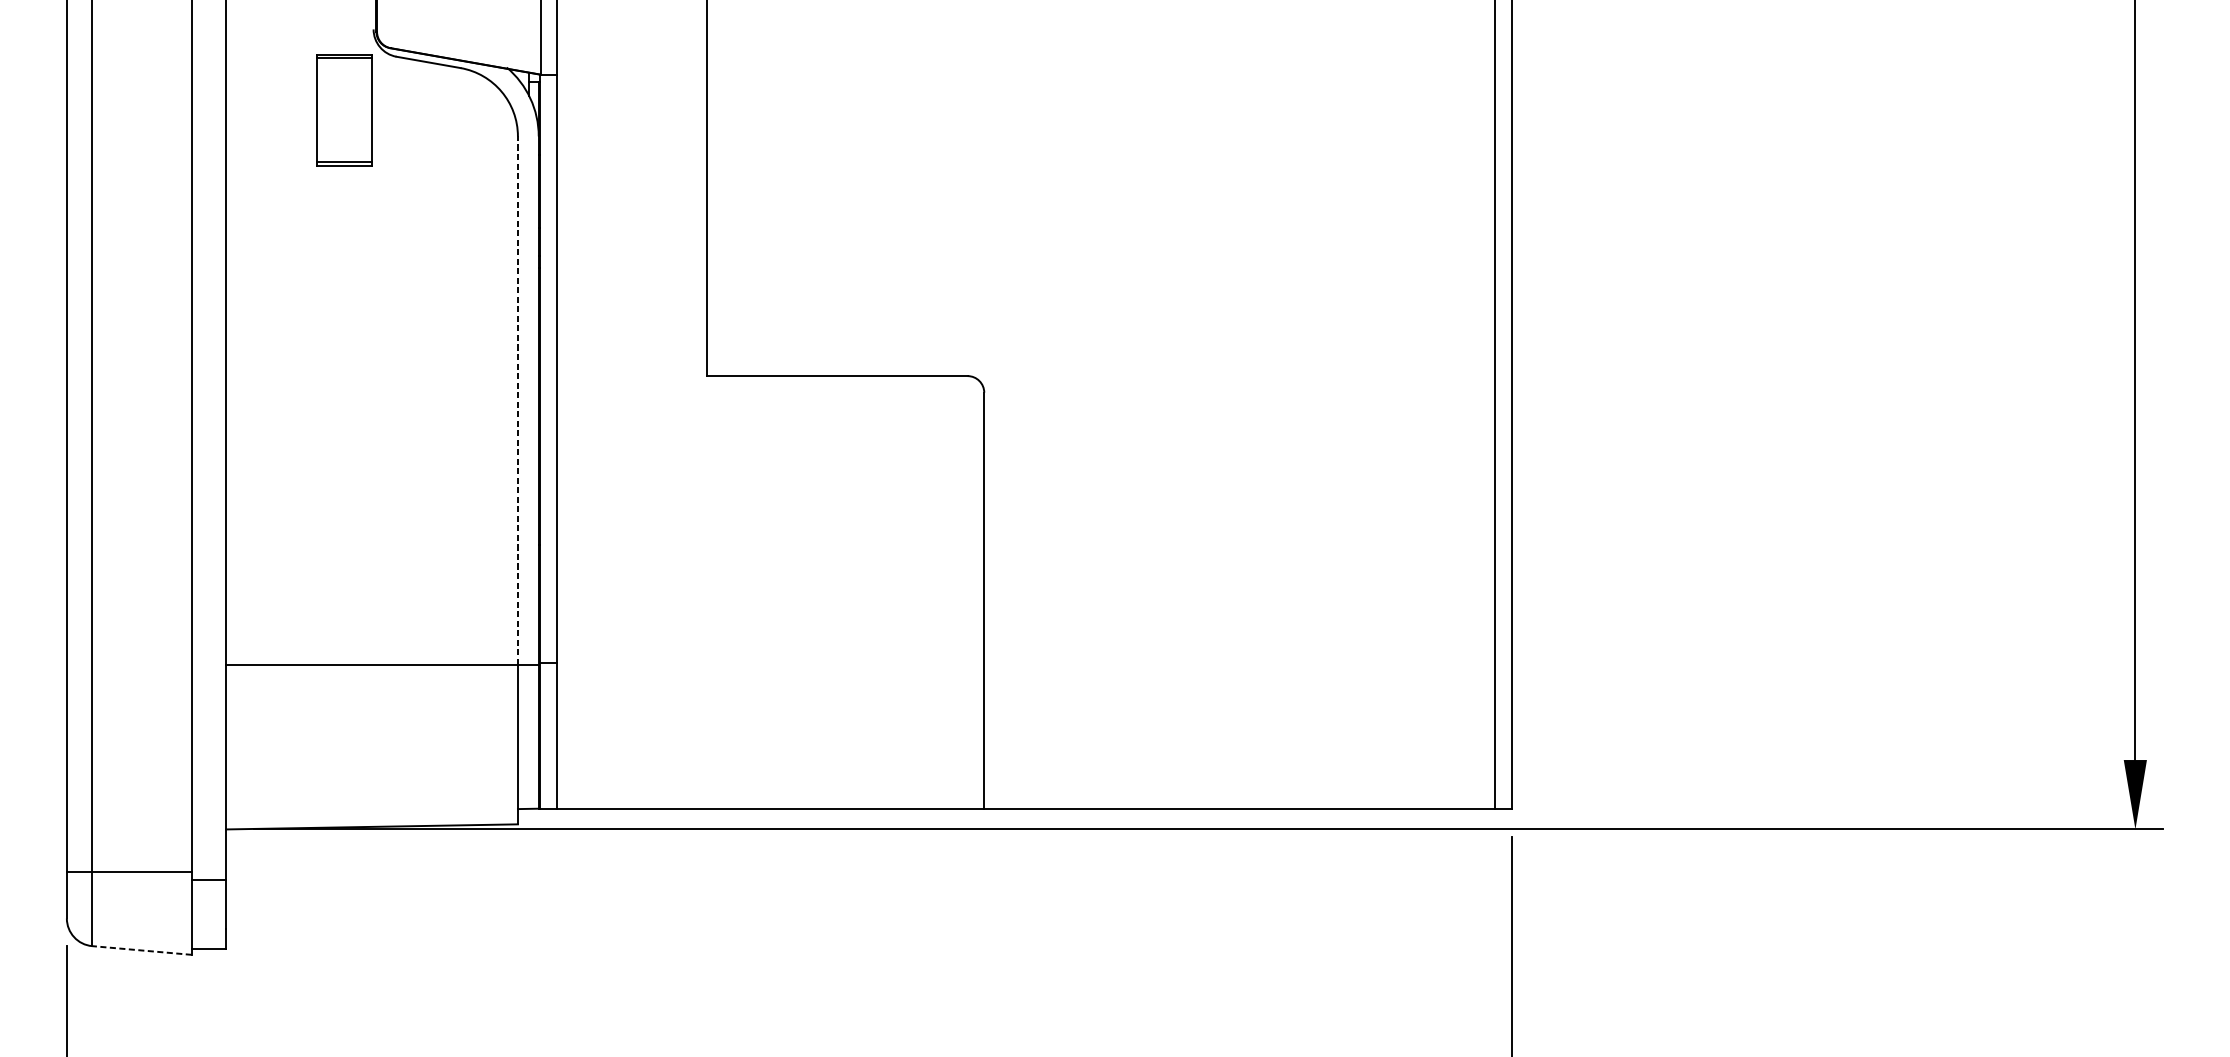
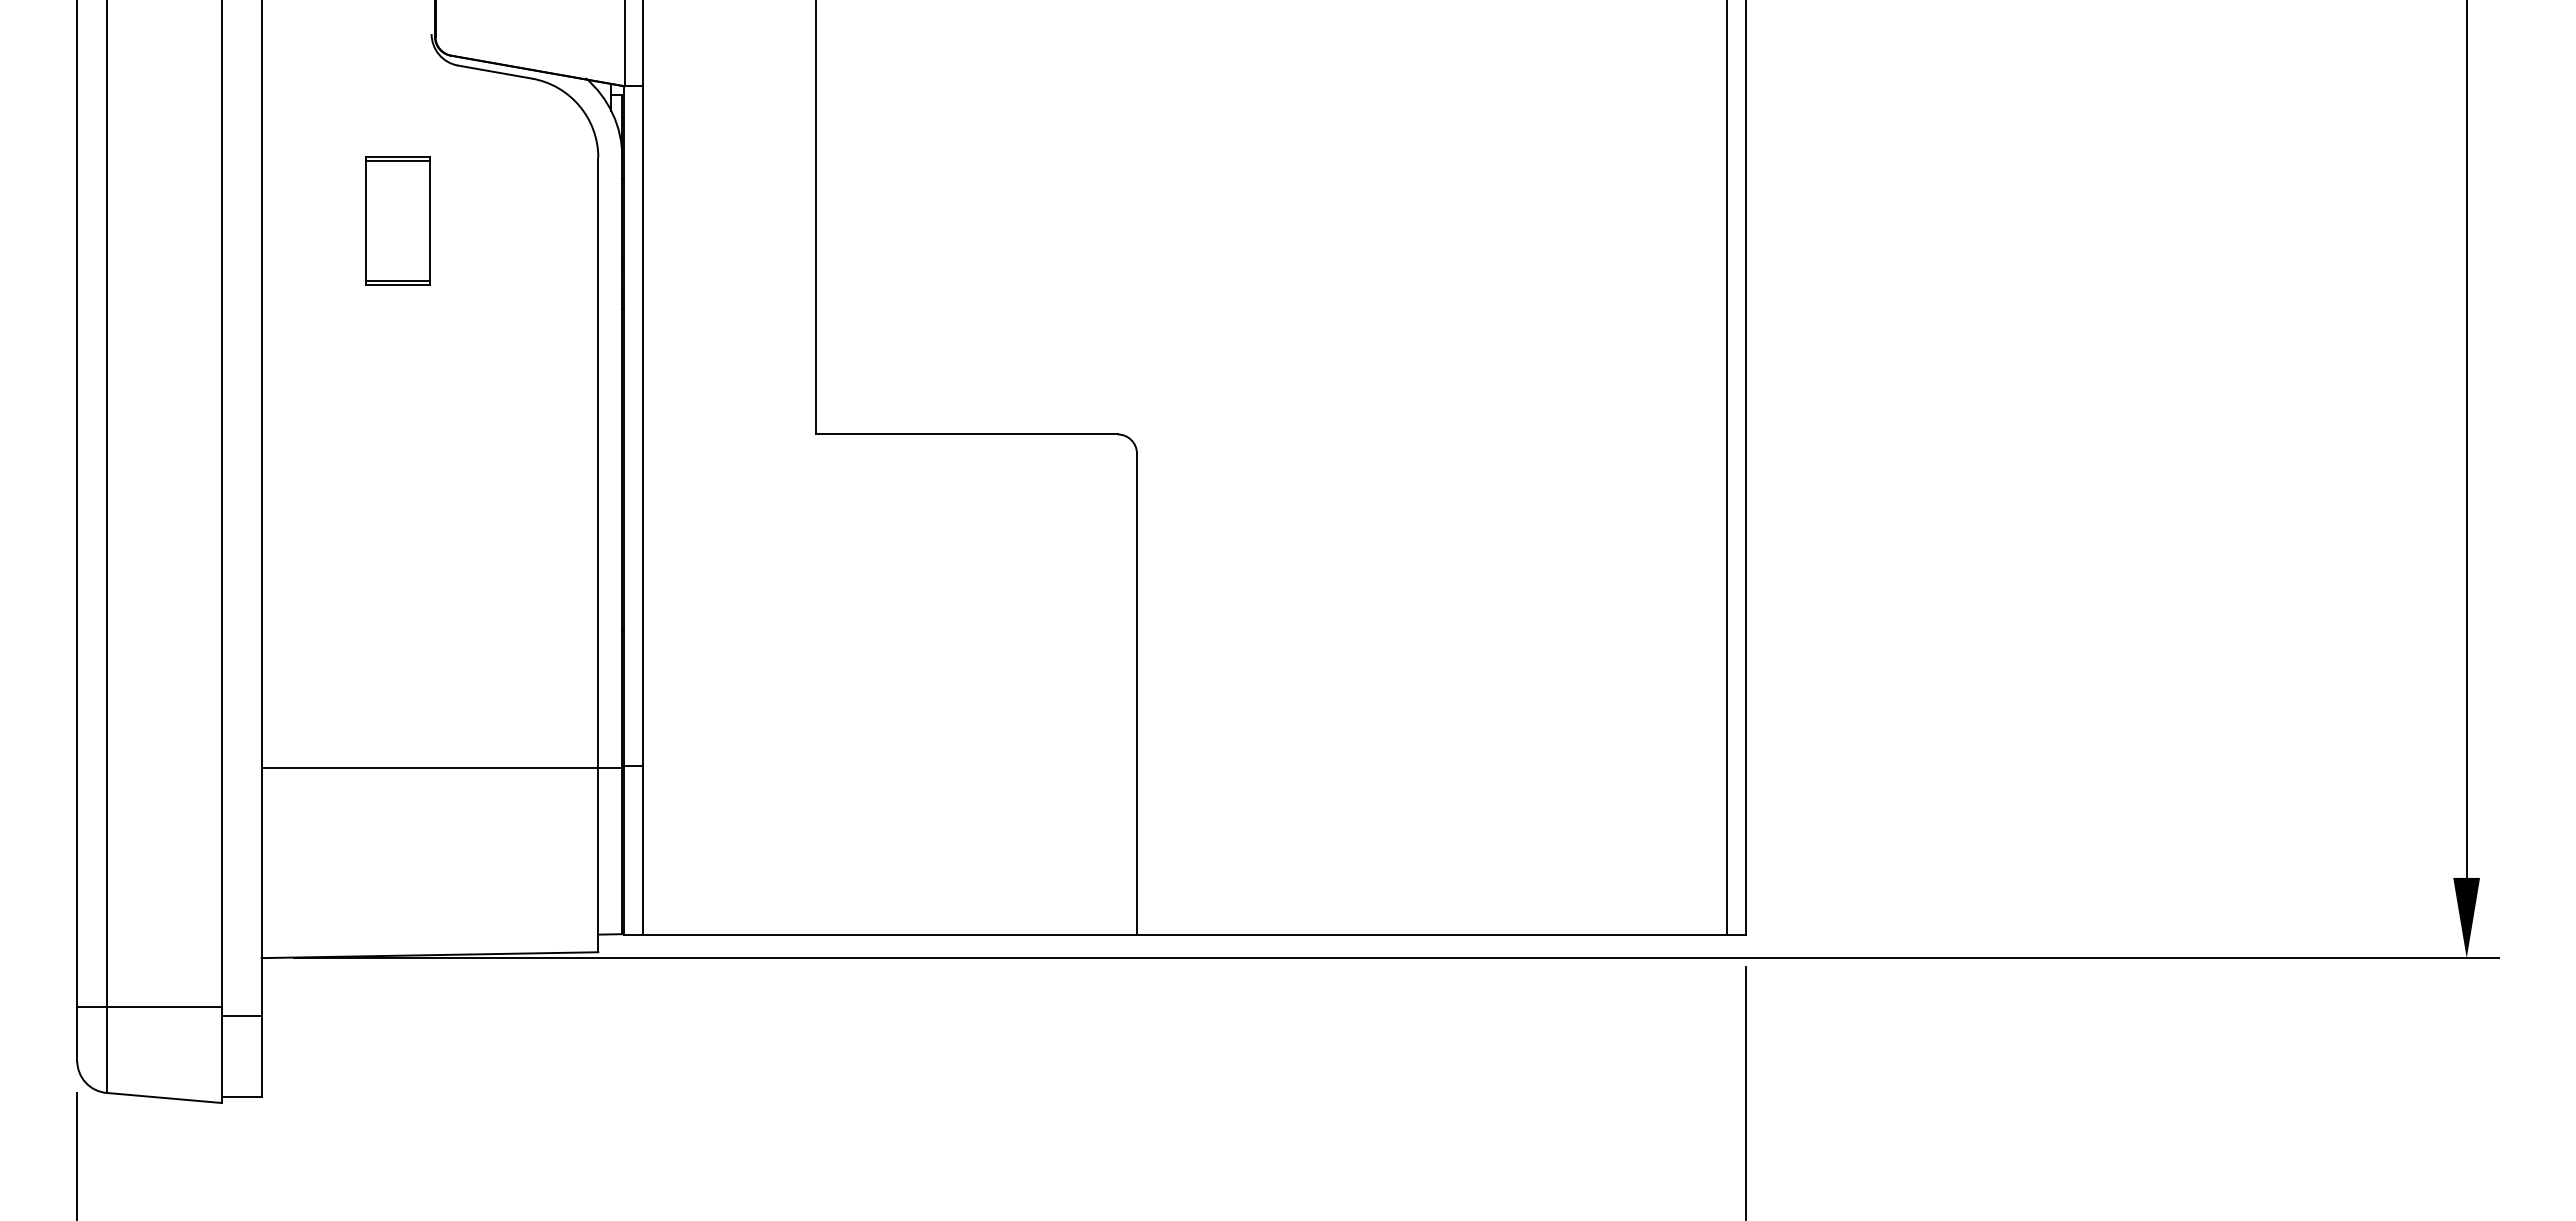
part: (344, 109) -> (397, 220), moved
line: (518, 400) -> (598, 462), dashed -> solid
line: (142, 950) -> (164, 1097), dashed -> solid

